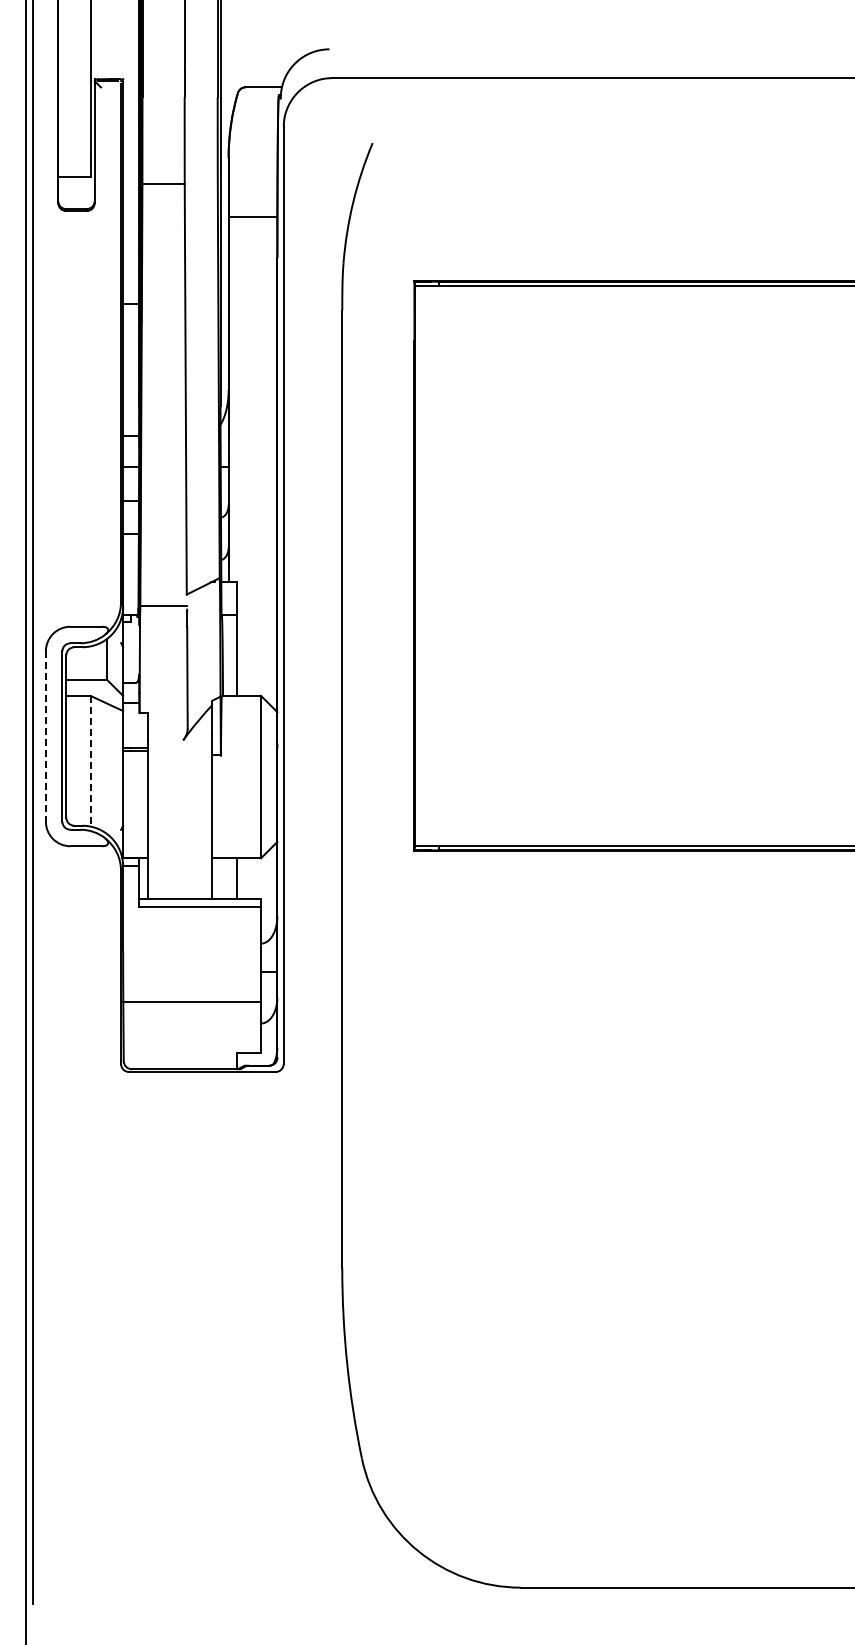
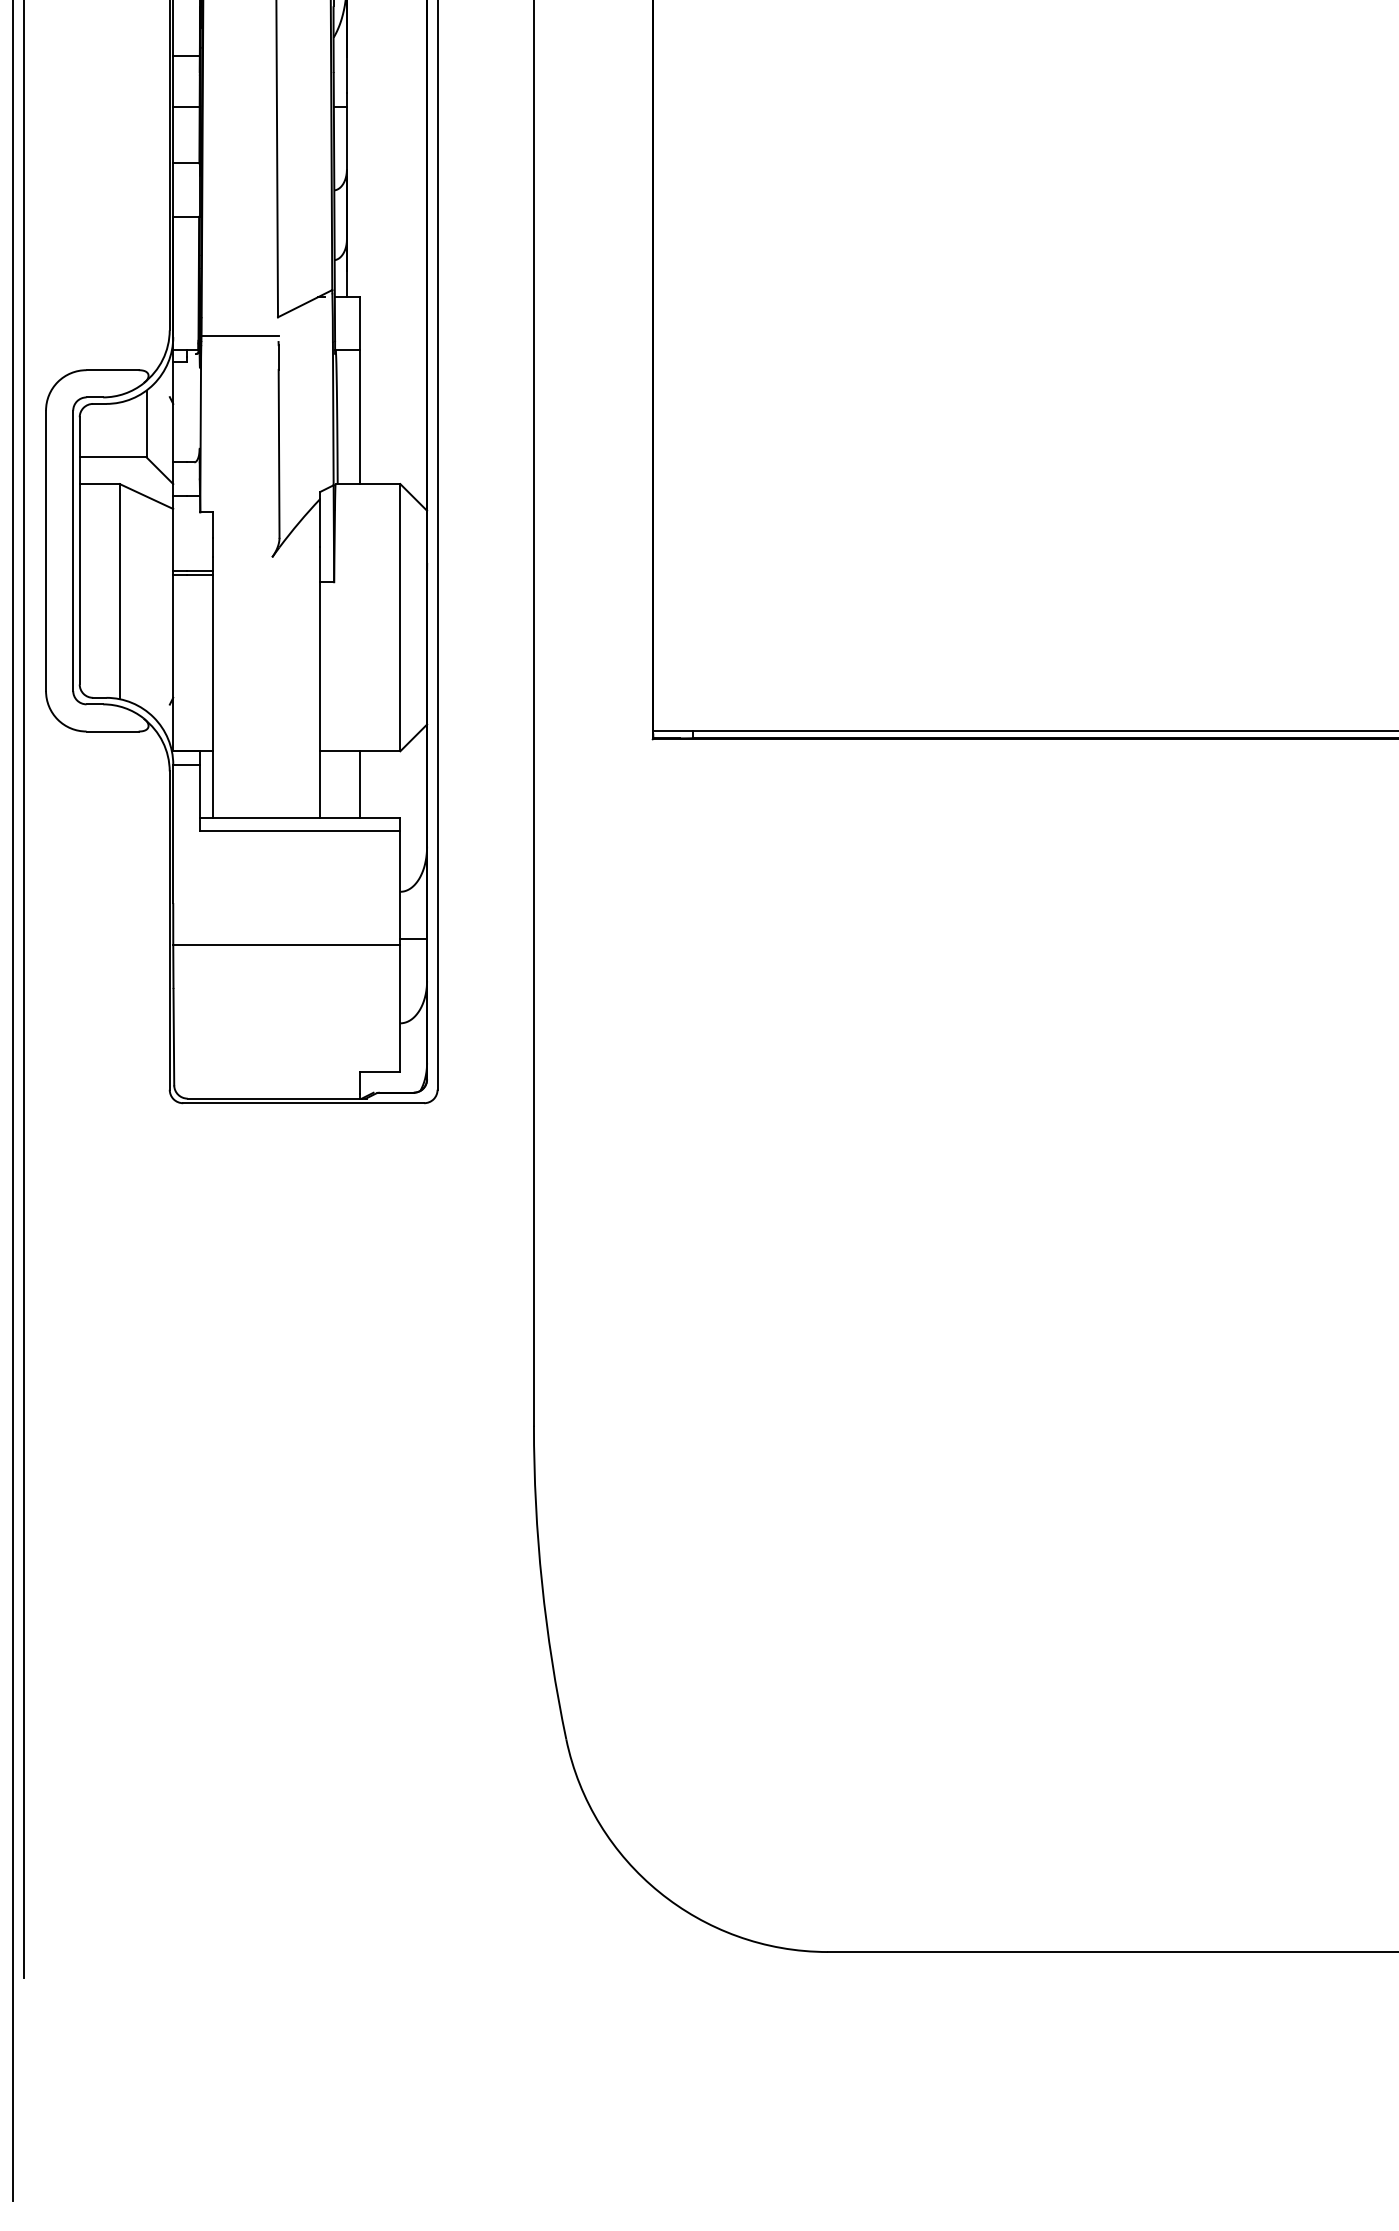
line: (45, 737) -> (45, 552), dashed -> solid
line: (90, 761) -> (119, 592), dashed -> solid
line: (192, 1001) -> (287, 944), moved

